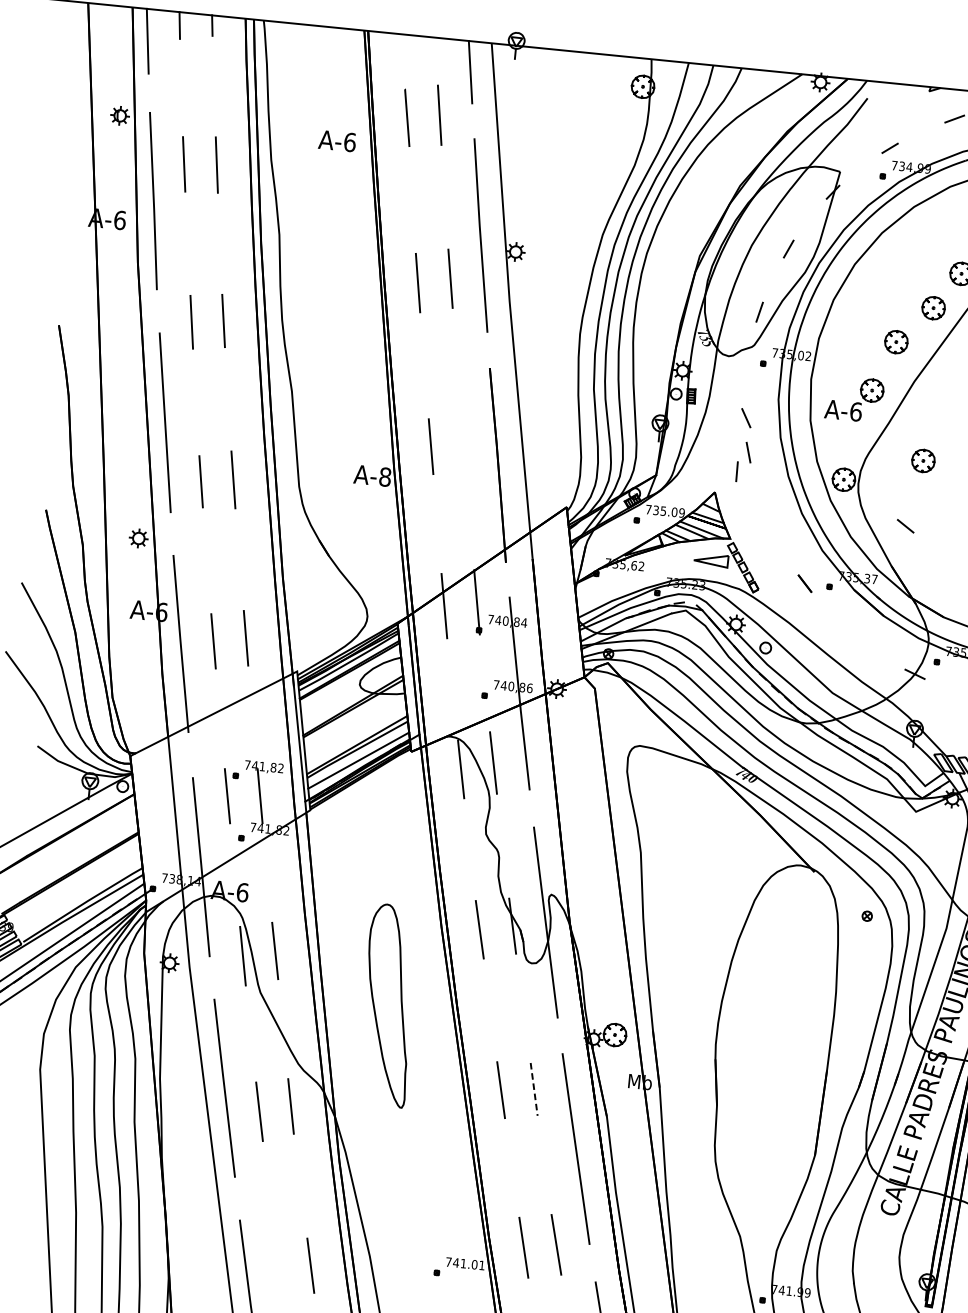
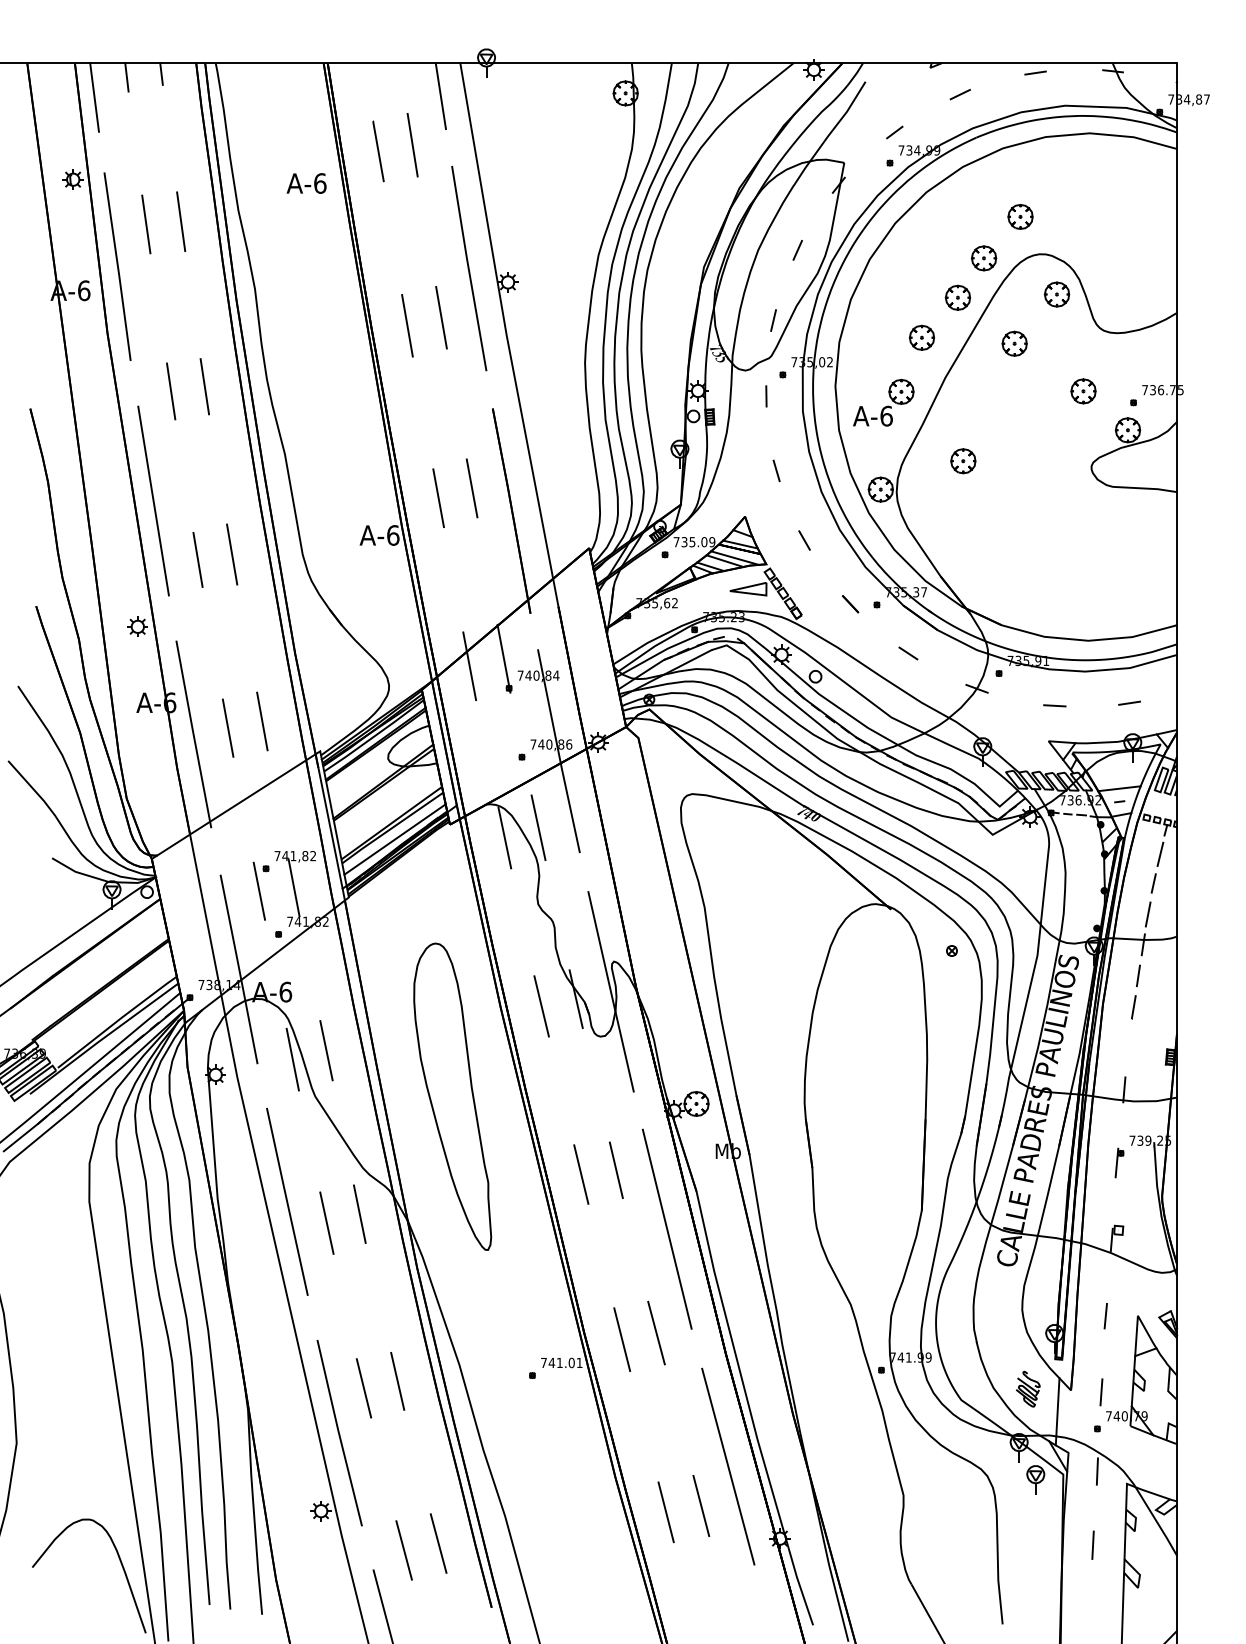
line: (746, 418) -> (804, 540), moved
line: (462, 440) -> (471, 488), added
line: (737, 471) -> (766, 396), moved
text: (385, 477) -> (393, 535), A-8 -> A-6
line: (905, 526) -> (908, 653), moved
part: (388, 1005) -> (452, 1096), size x1.43
line: (534, 1089) -> (616, 1170), dashed -> solid
line: (278, 1269) -> (363, 1388), added

